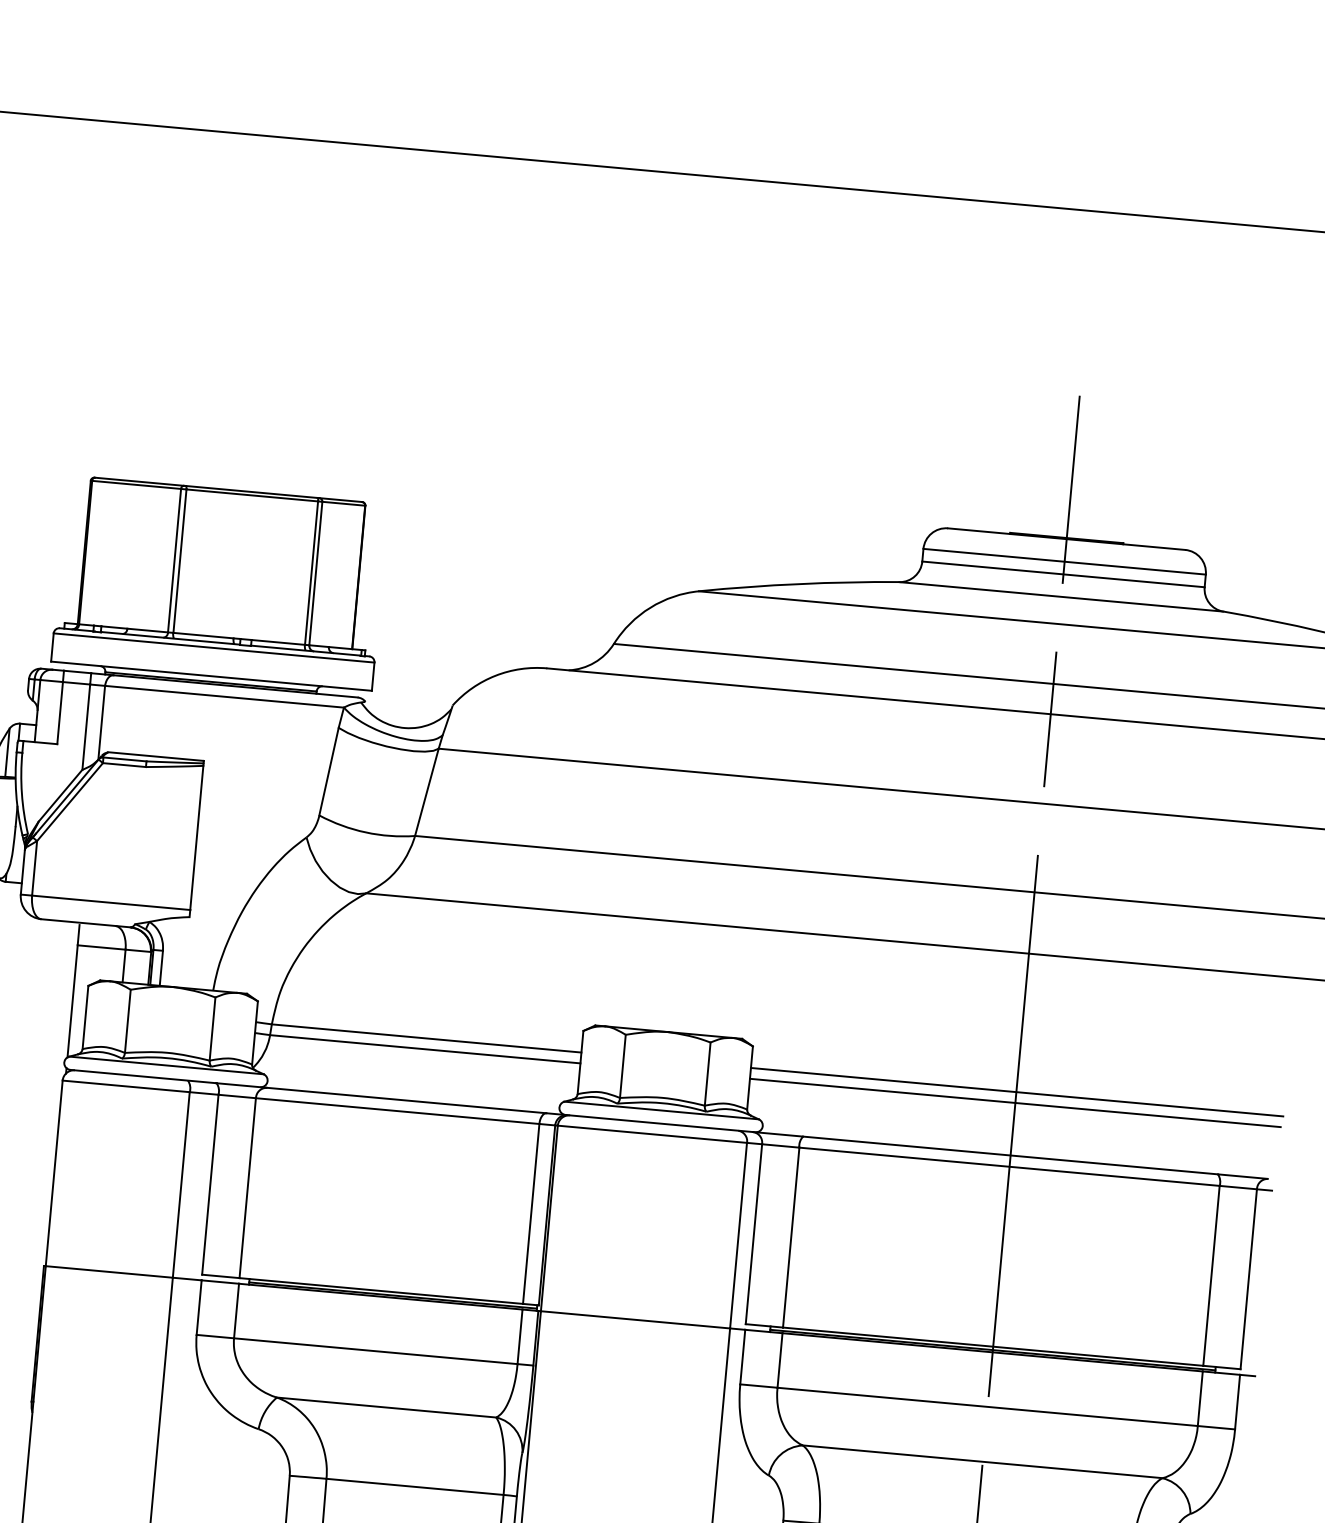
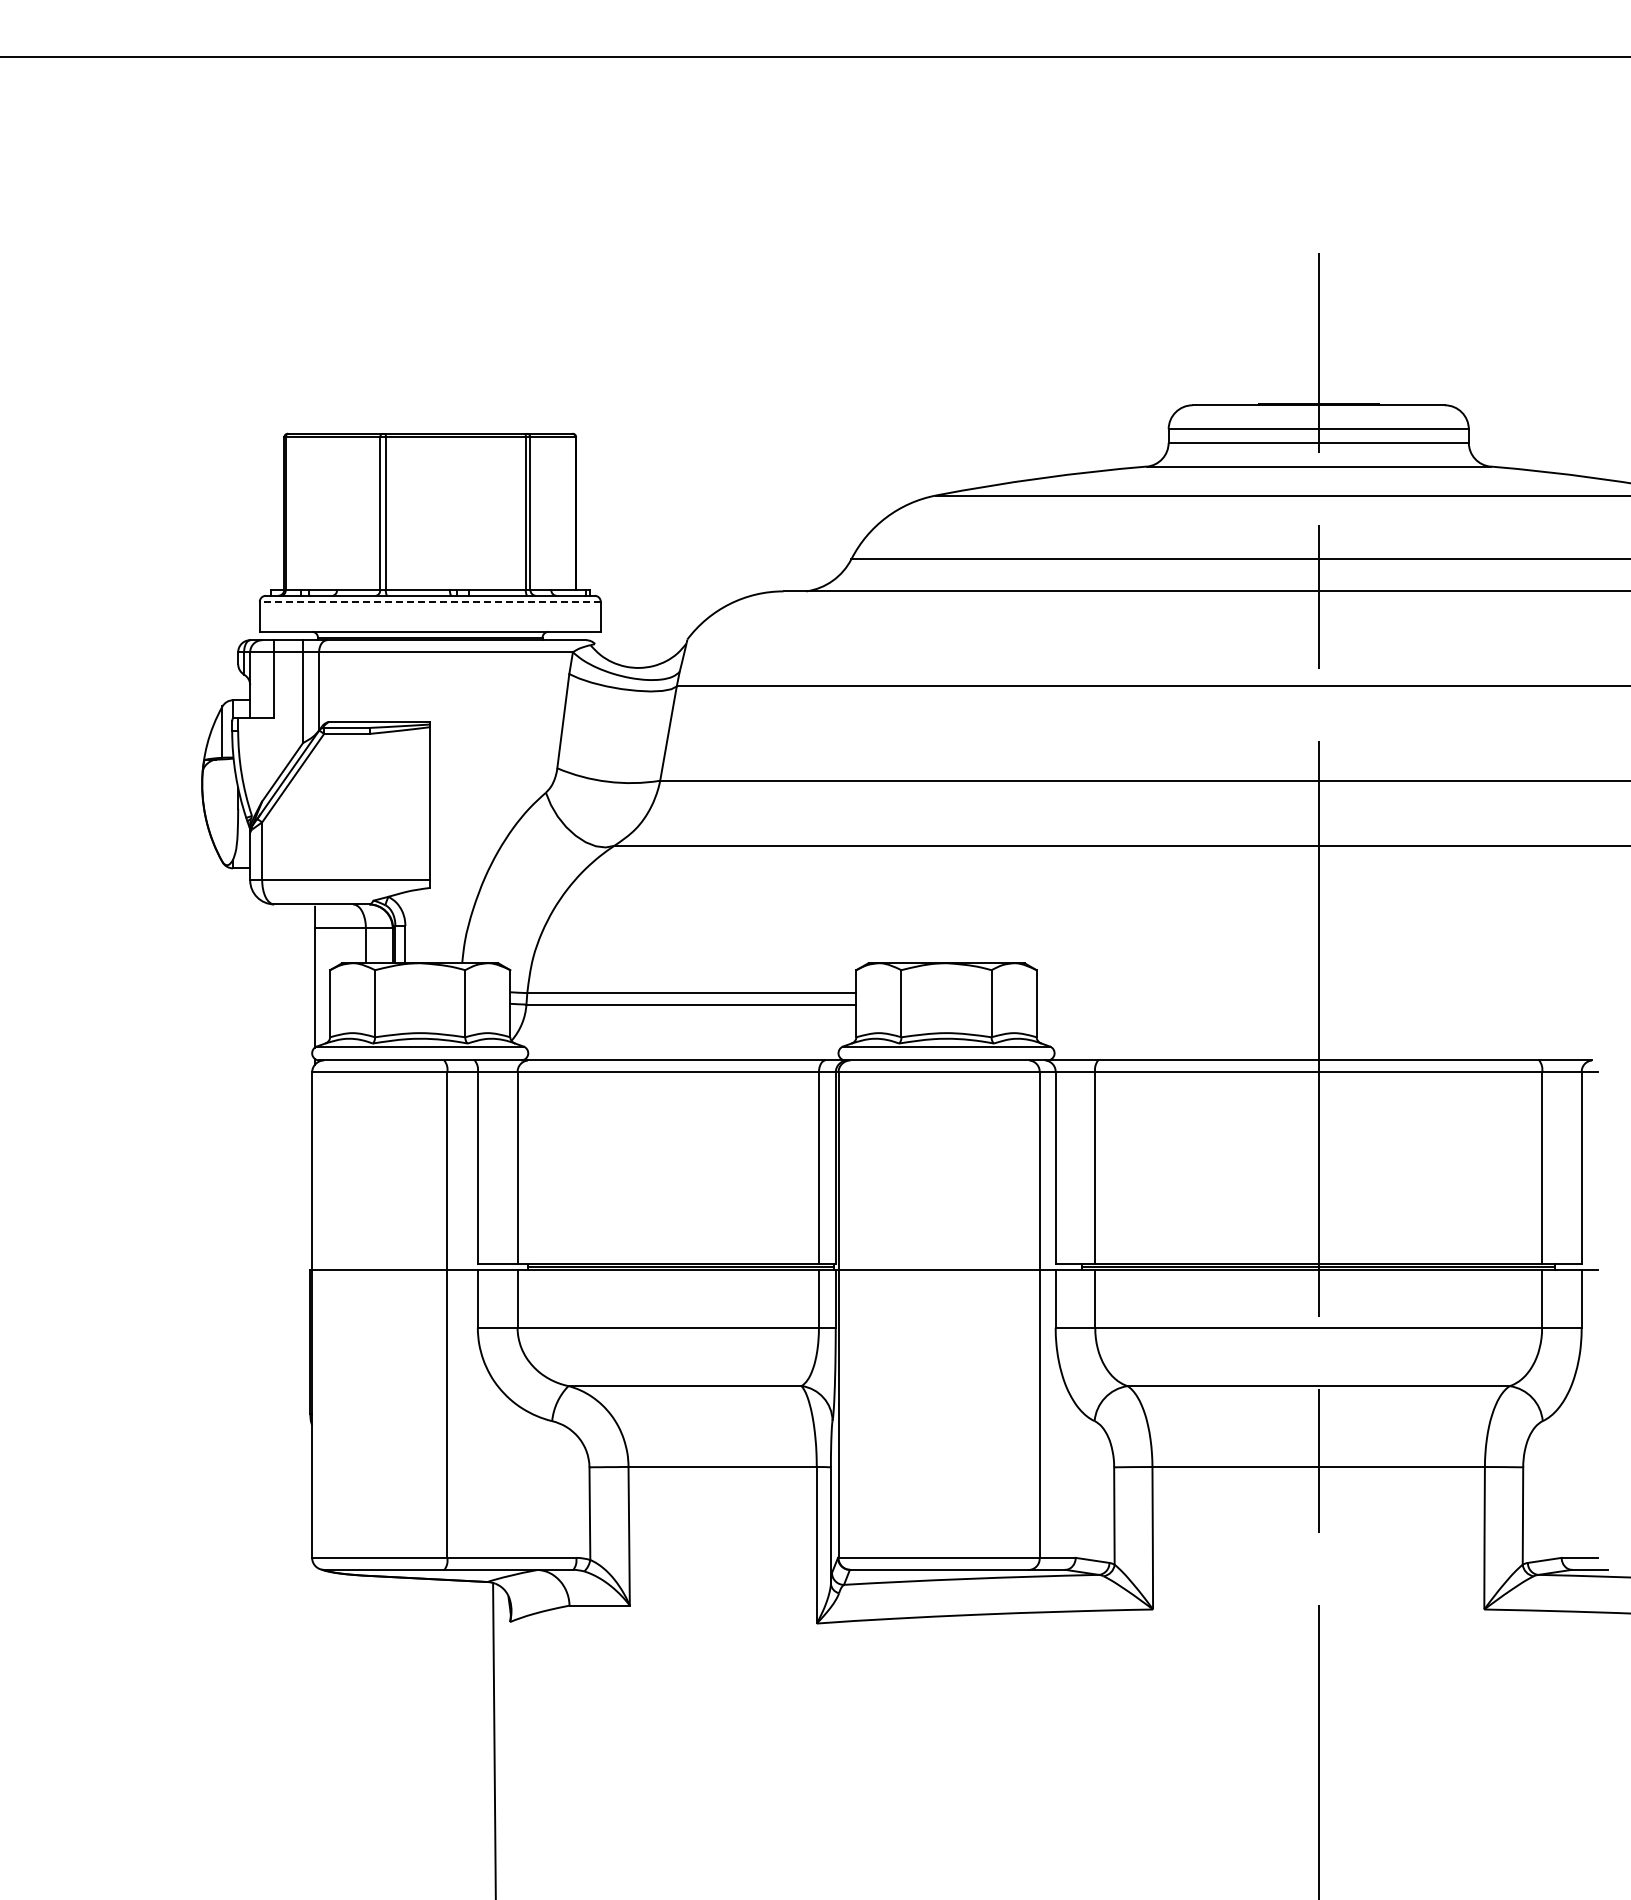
line: (213, 647) -> (429, 601), solid -> dashed
line: (1017, 1092) -> (1319, 993), removed
line: (1015, 1102) -> (1318, 1004), removed

